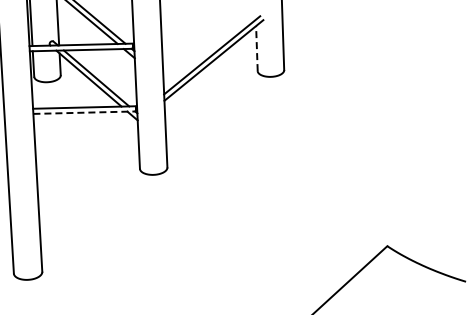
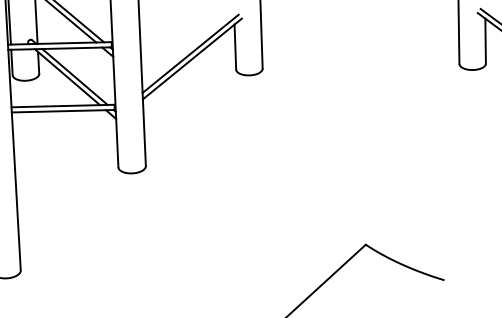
line: (257, 48) -> (235, 47), dashed -> solid
line: (85, 112) -> (63, 111), dashed -> solid

